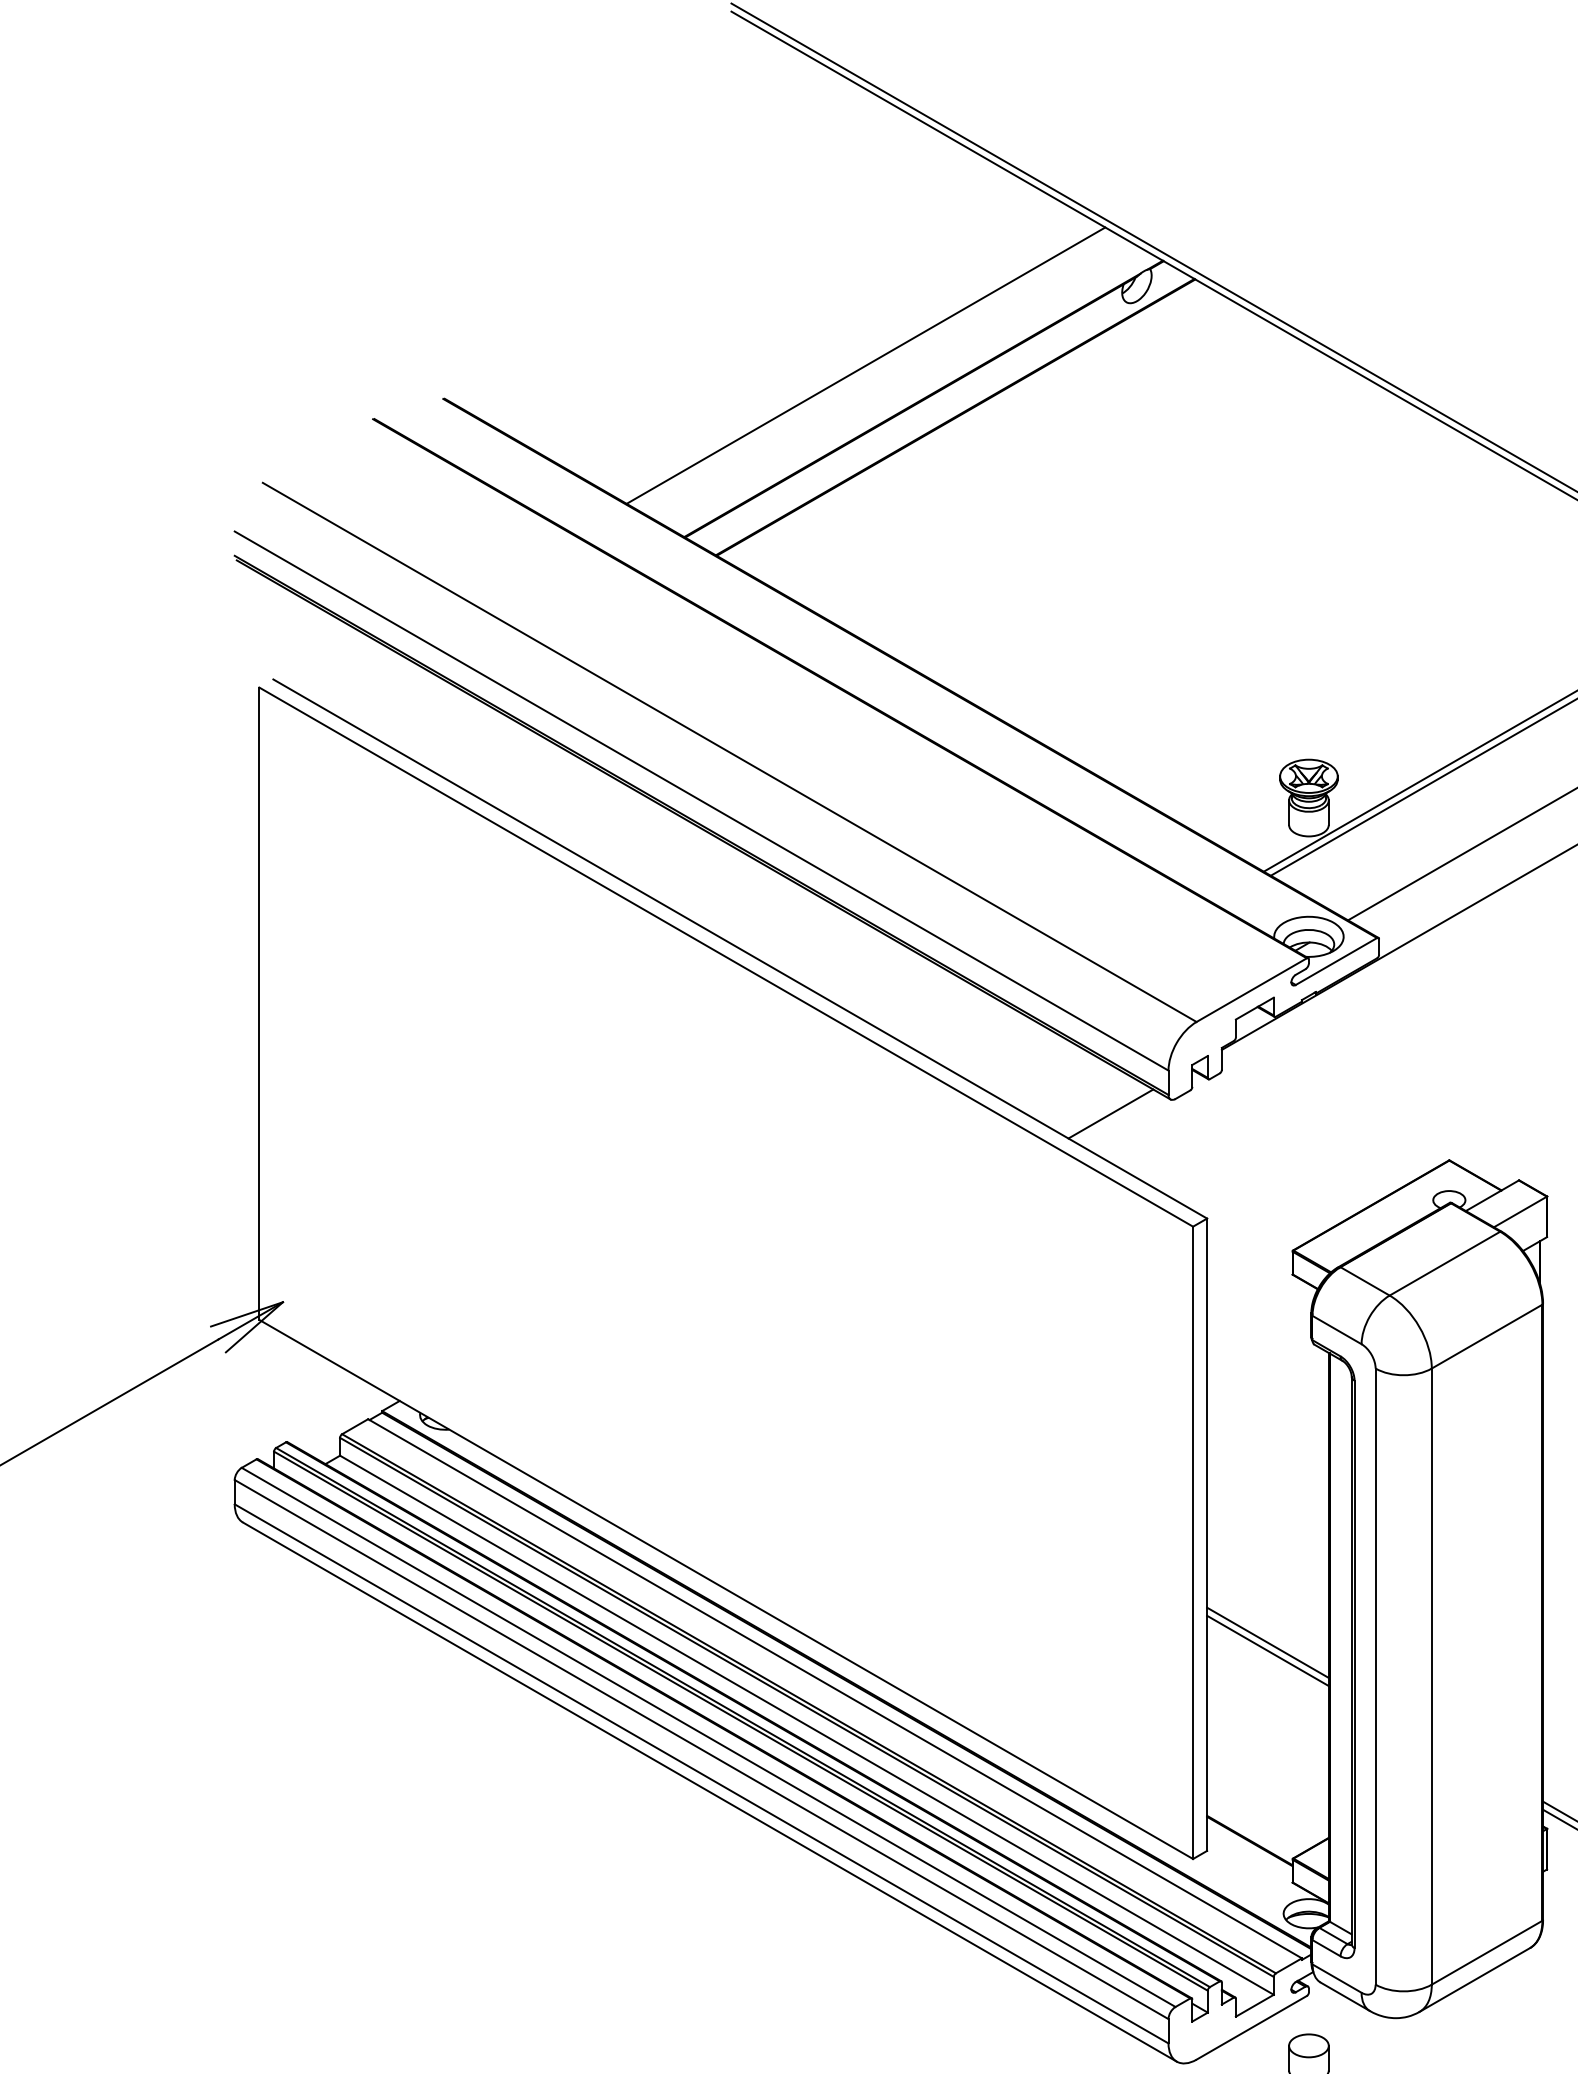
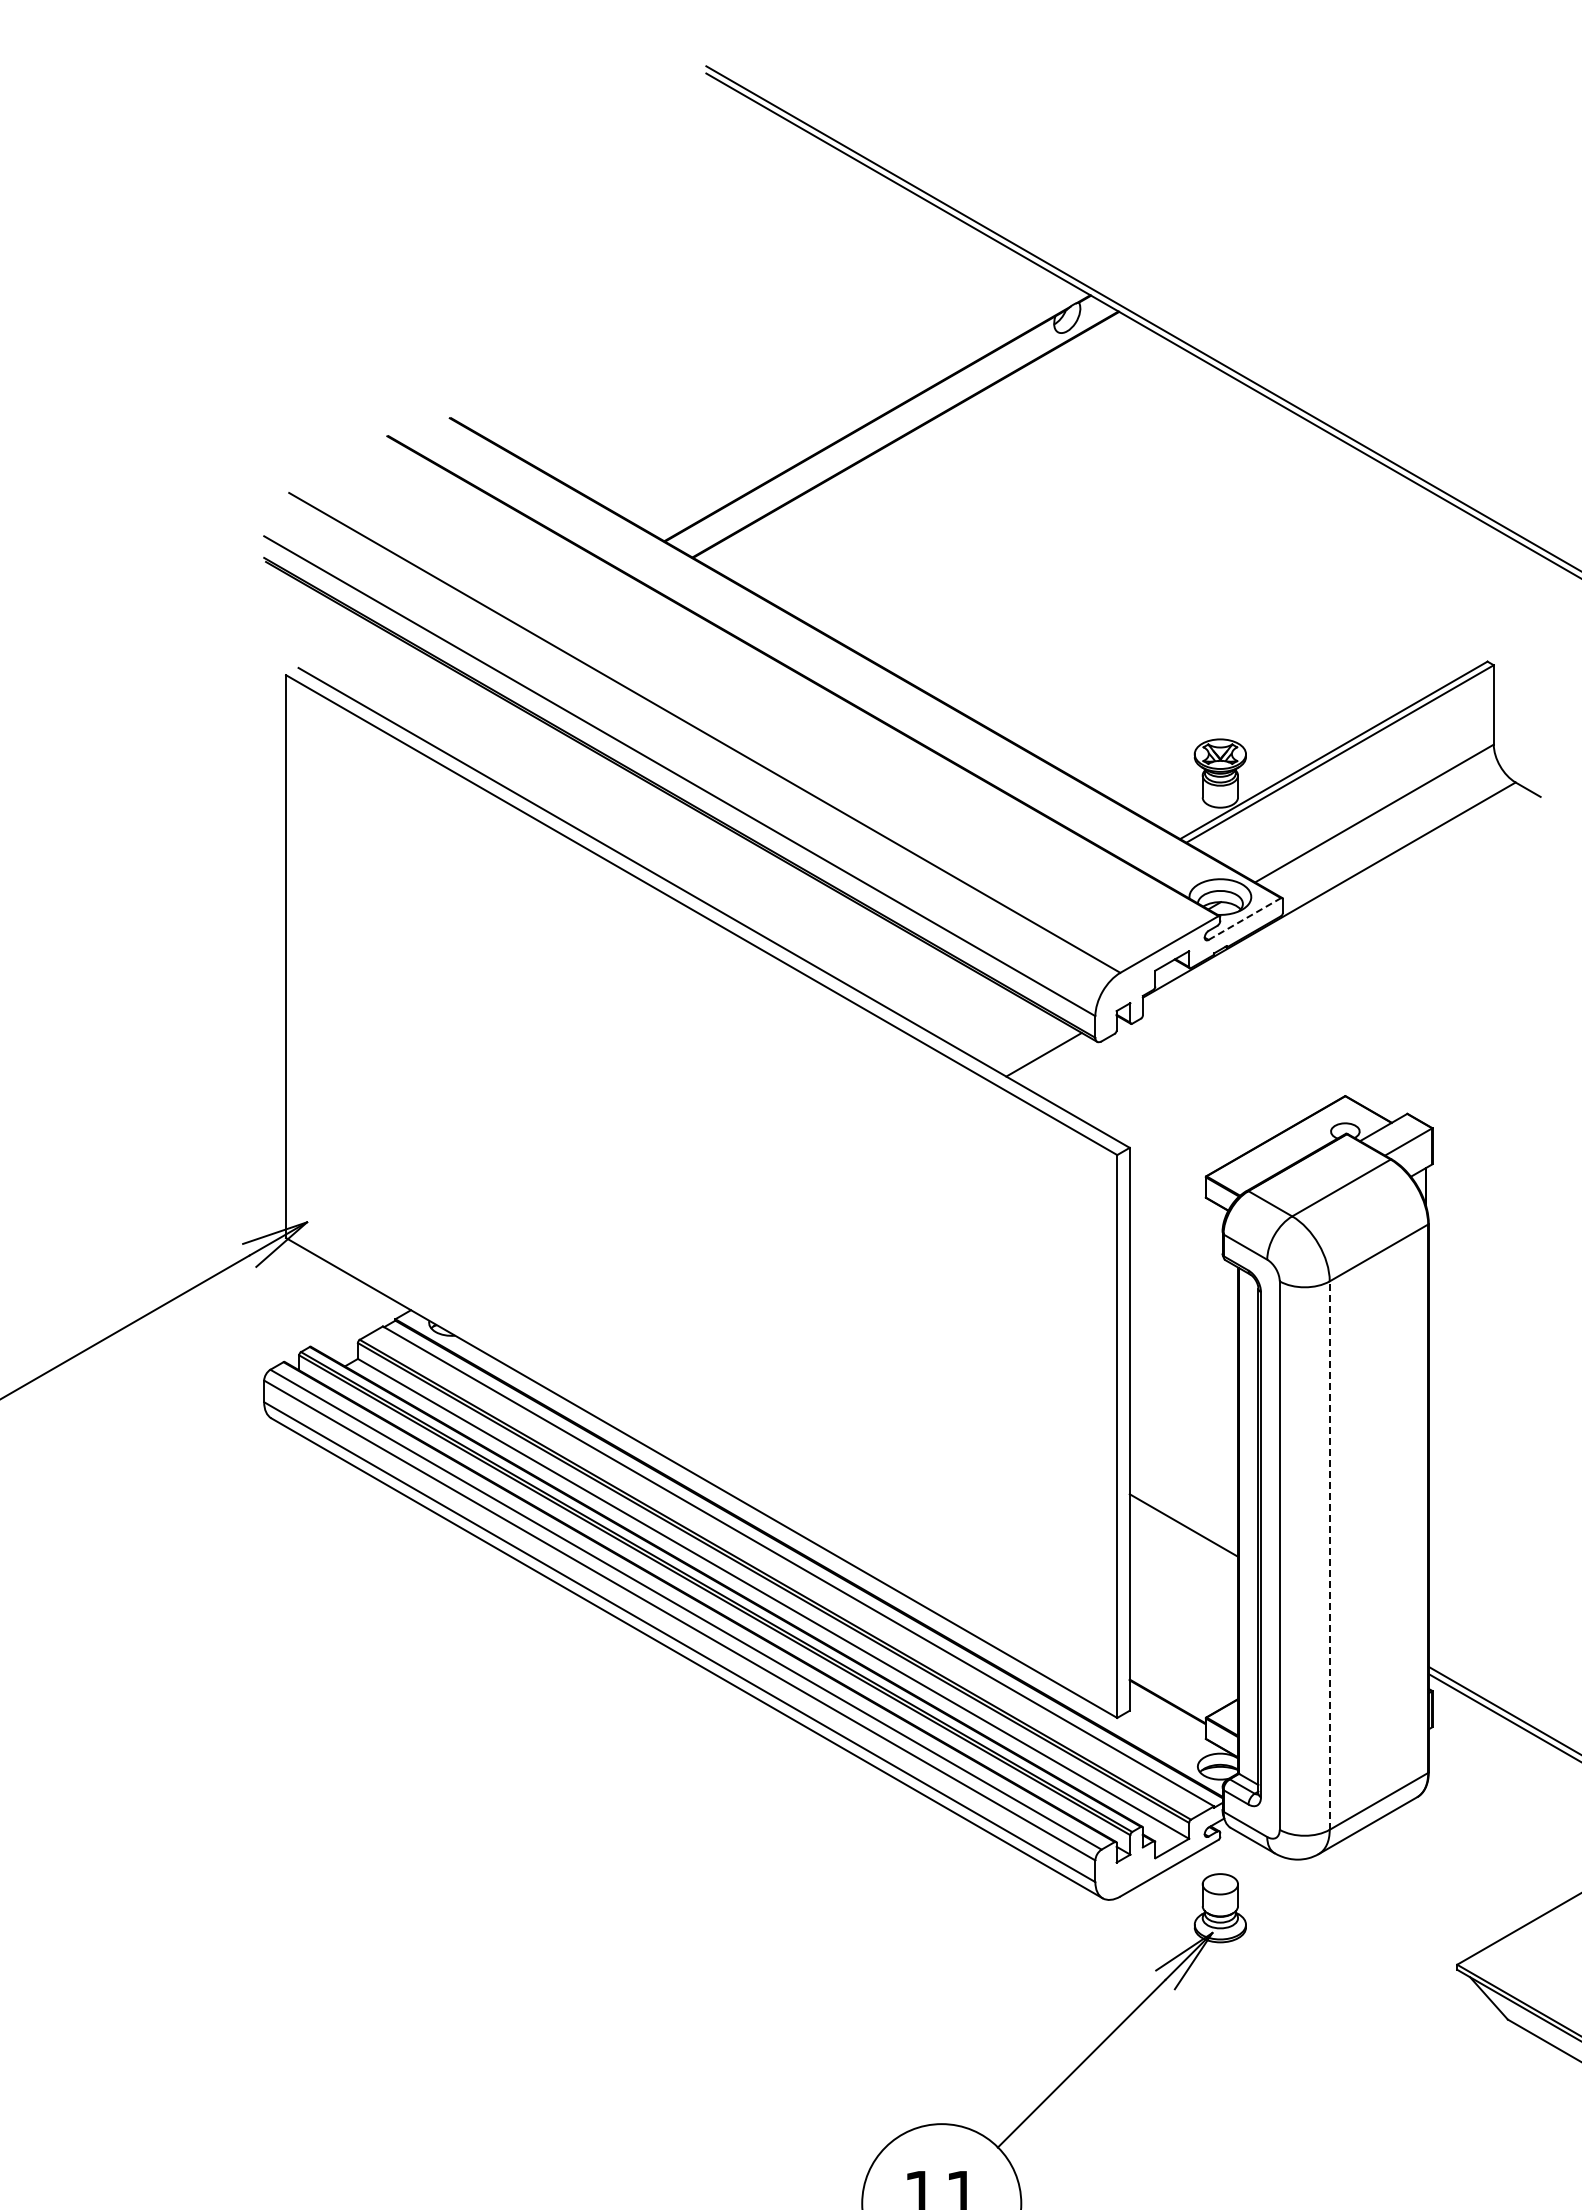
line: (866, 365) -> (826, 388), removed
line: (1336, 962) -> (1244, 919), solid -> dashed
line: (1267, 1650) -> (1183, 1532), removed
line: (1431, 1676) -> (1329, 1555), solid -> dashed

